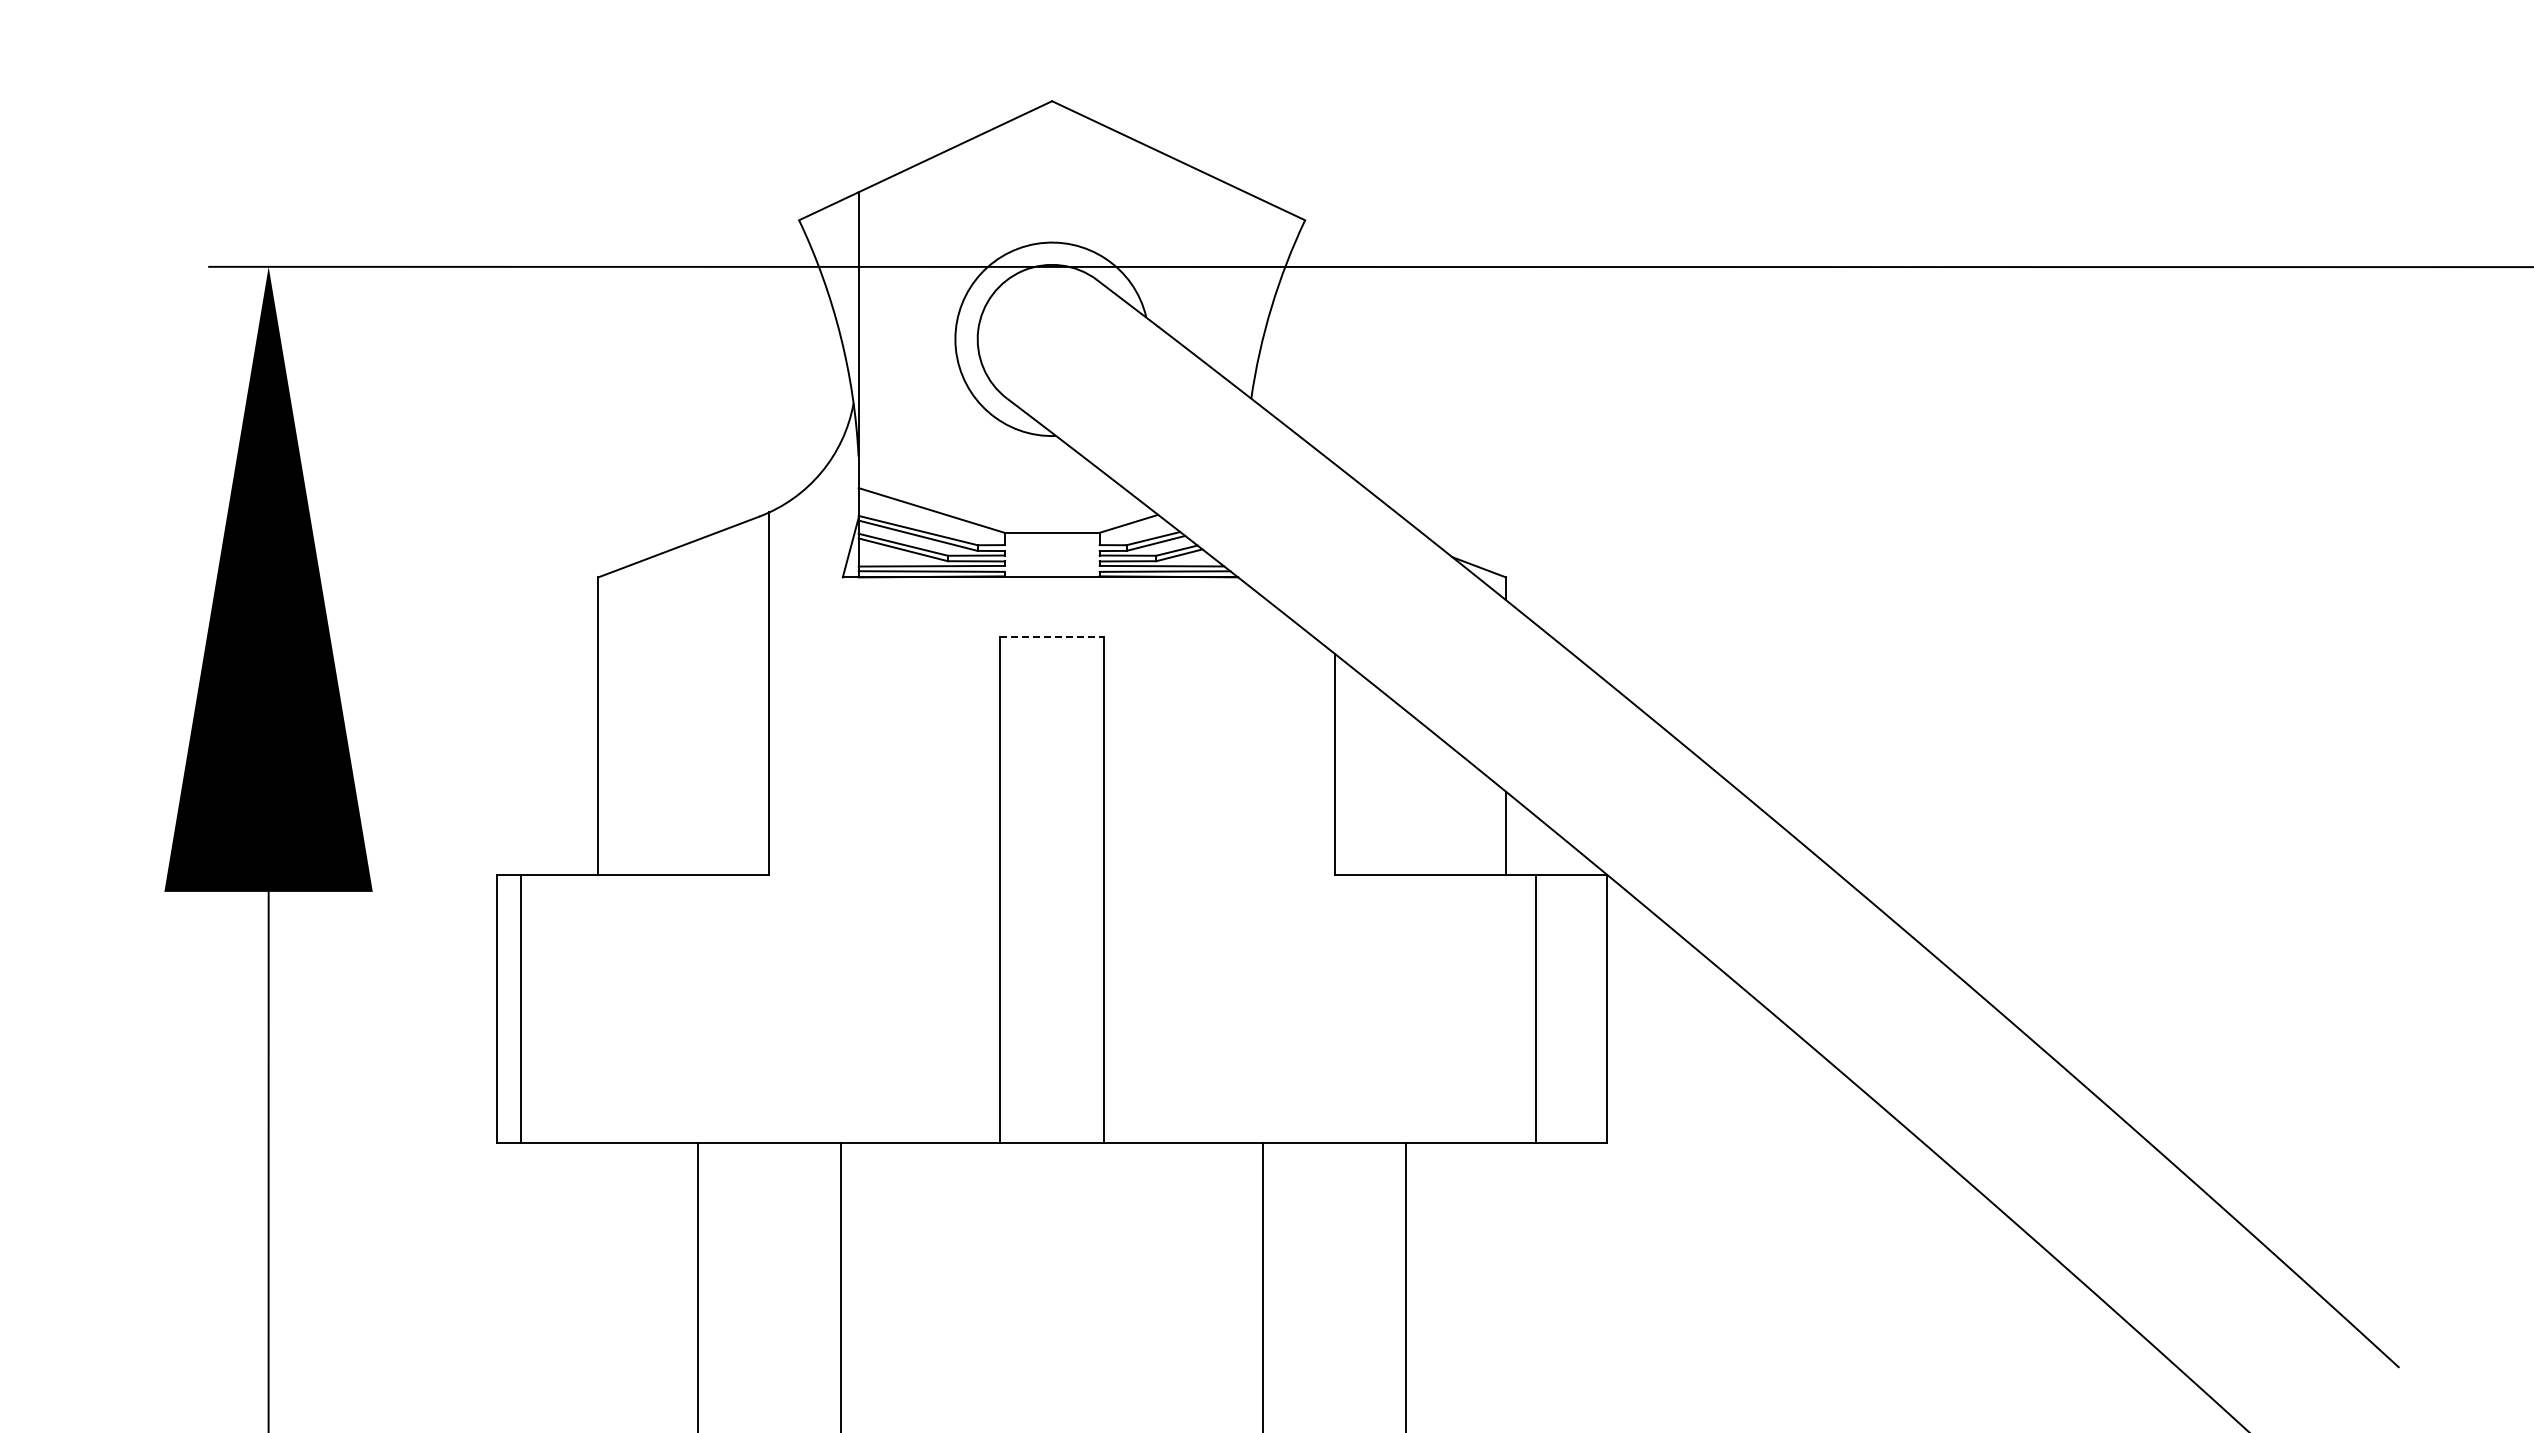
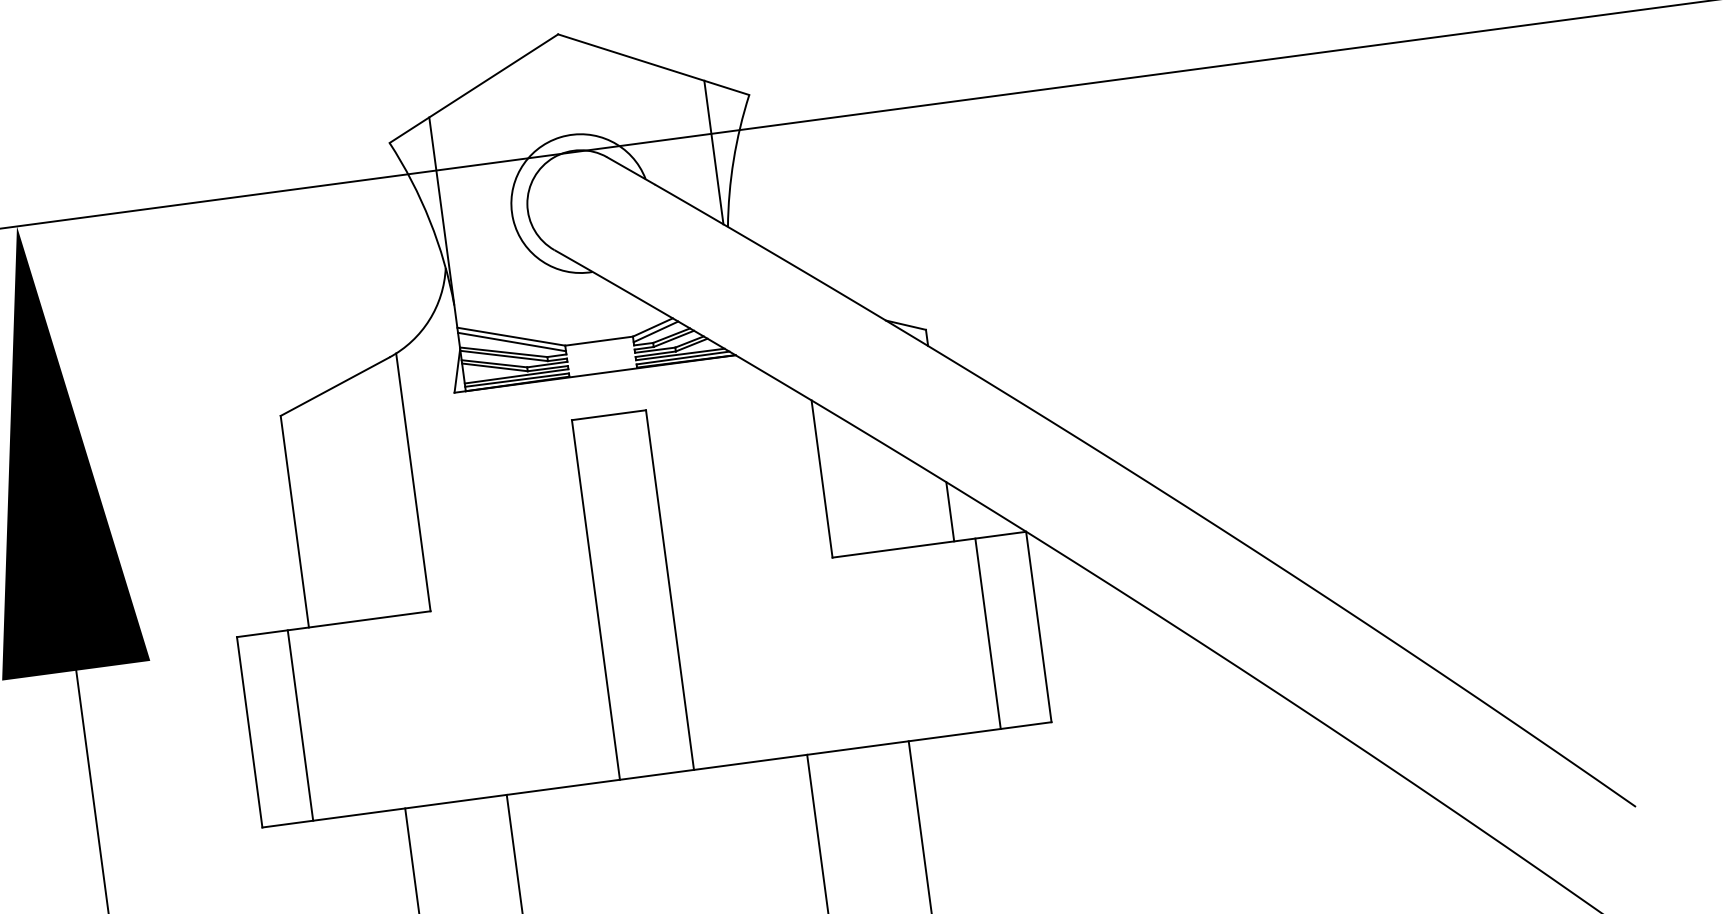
line: (1245, 293) -> (713, 152), added
line: (931, 517) -> (511, 341), added
line: (1132, 530) -> (656, 331), added
line: (1052, 636) -> (609, 414), dashed -> solid
line: (521, 1008) -> (300, 725), moved

